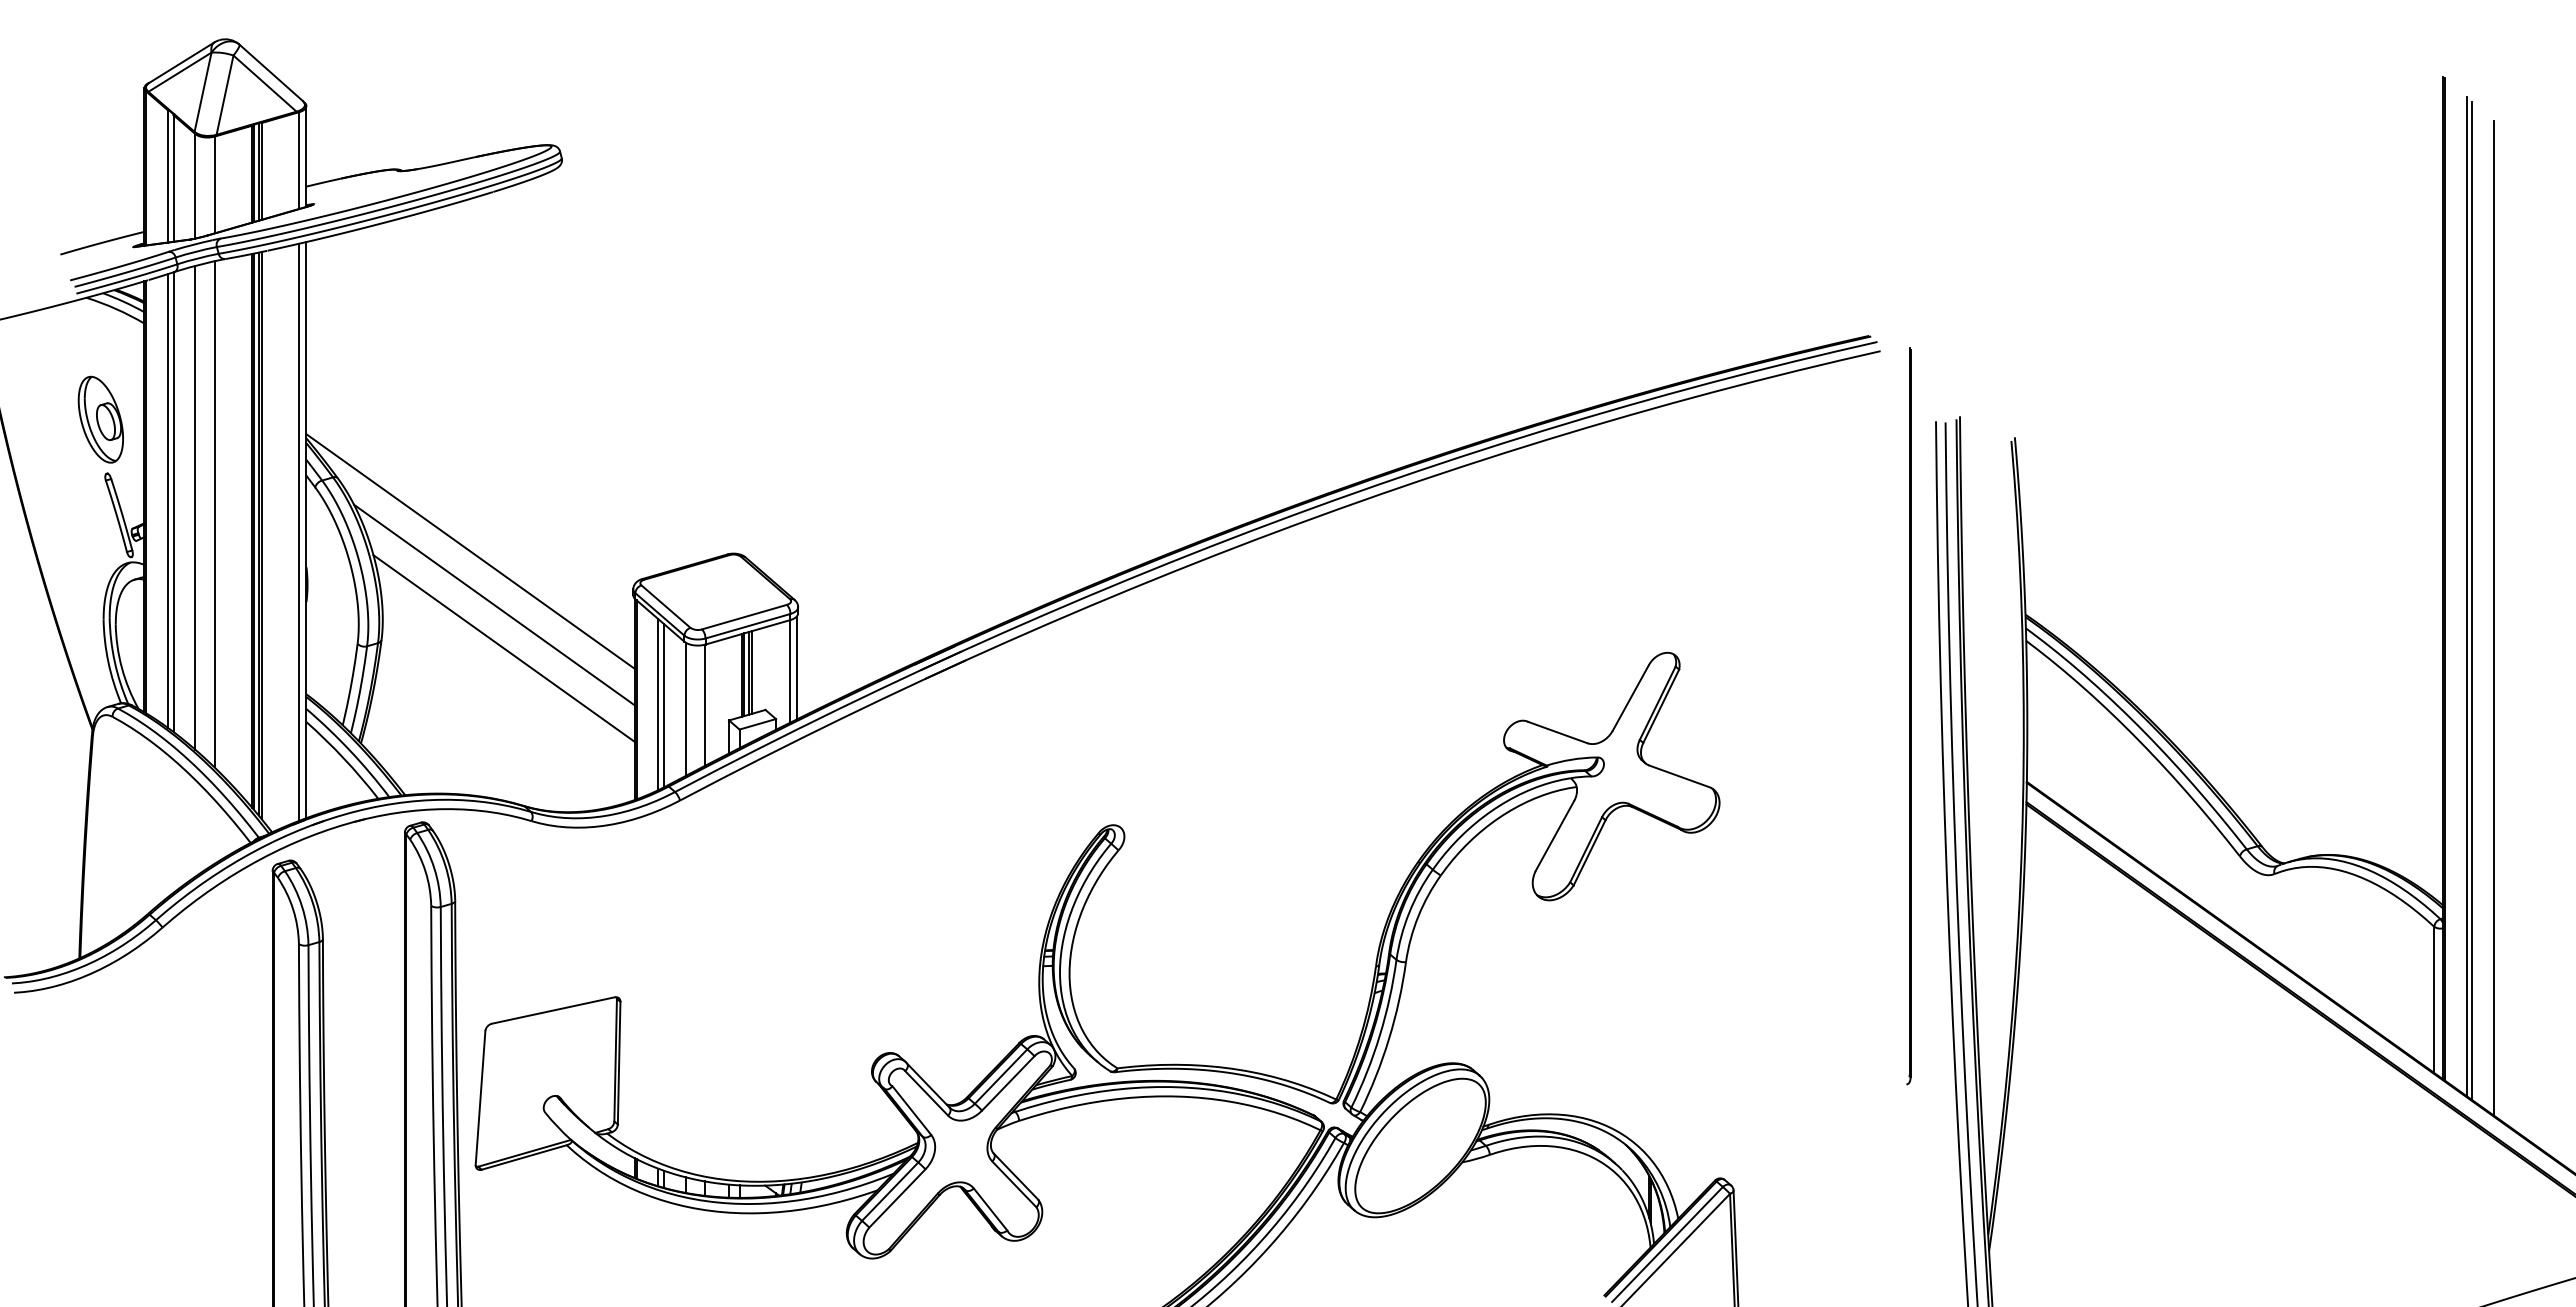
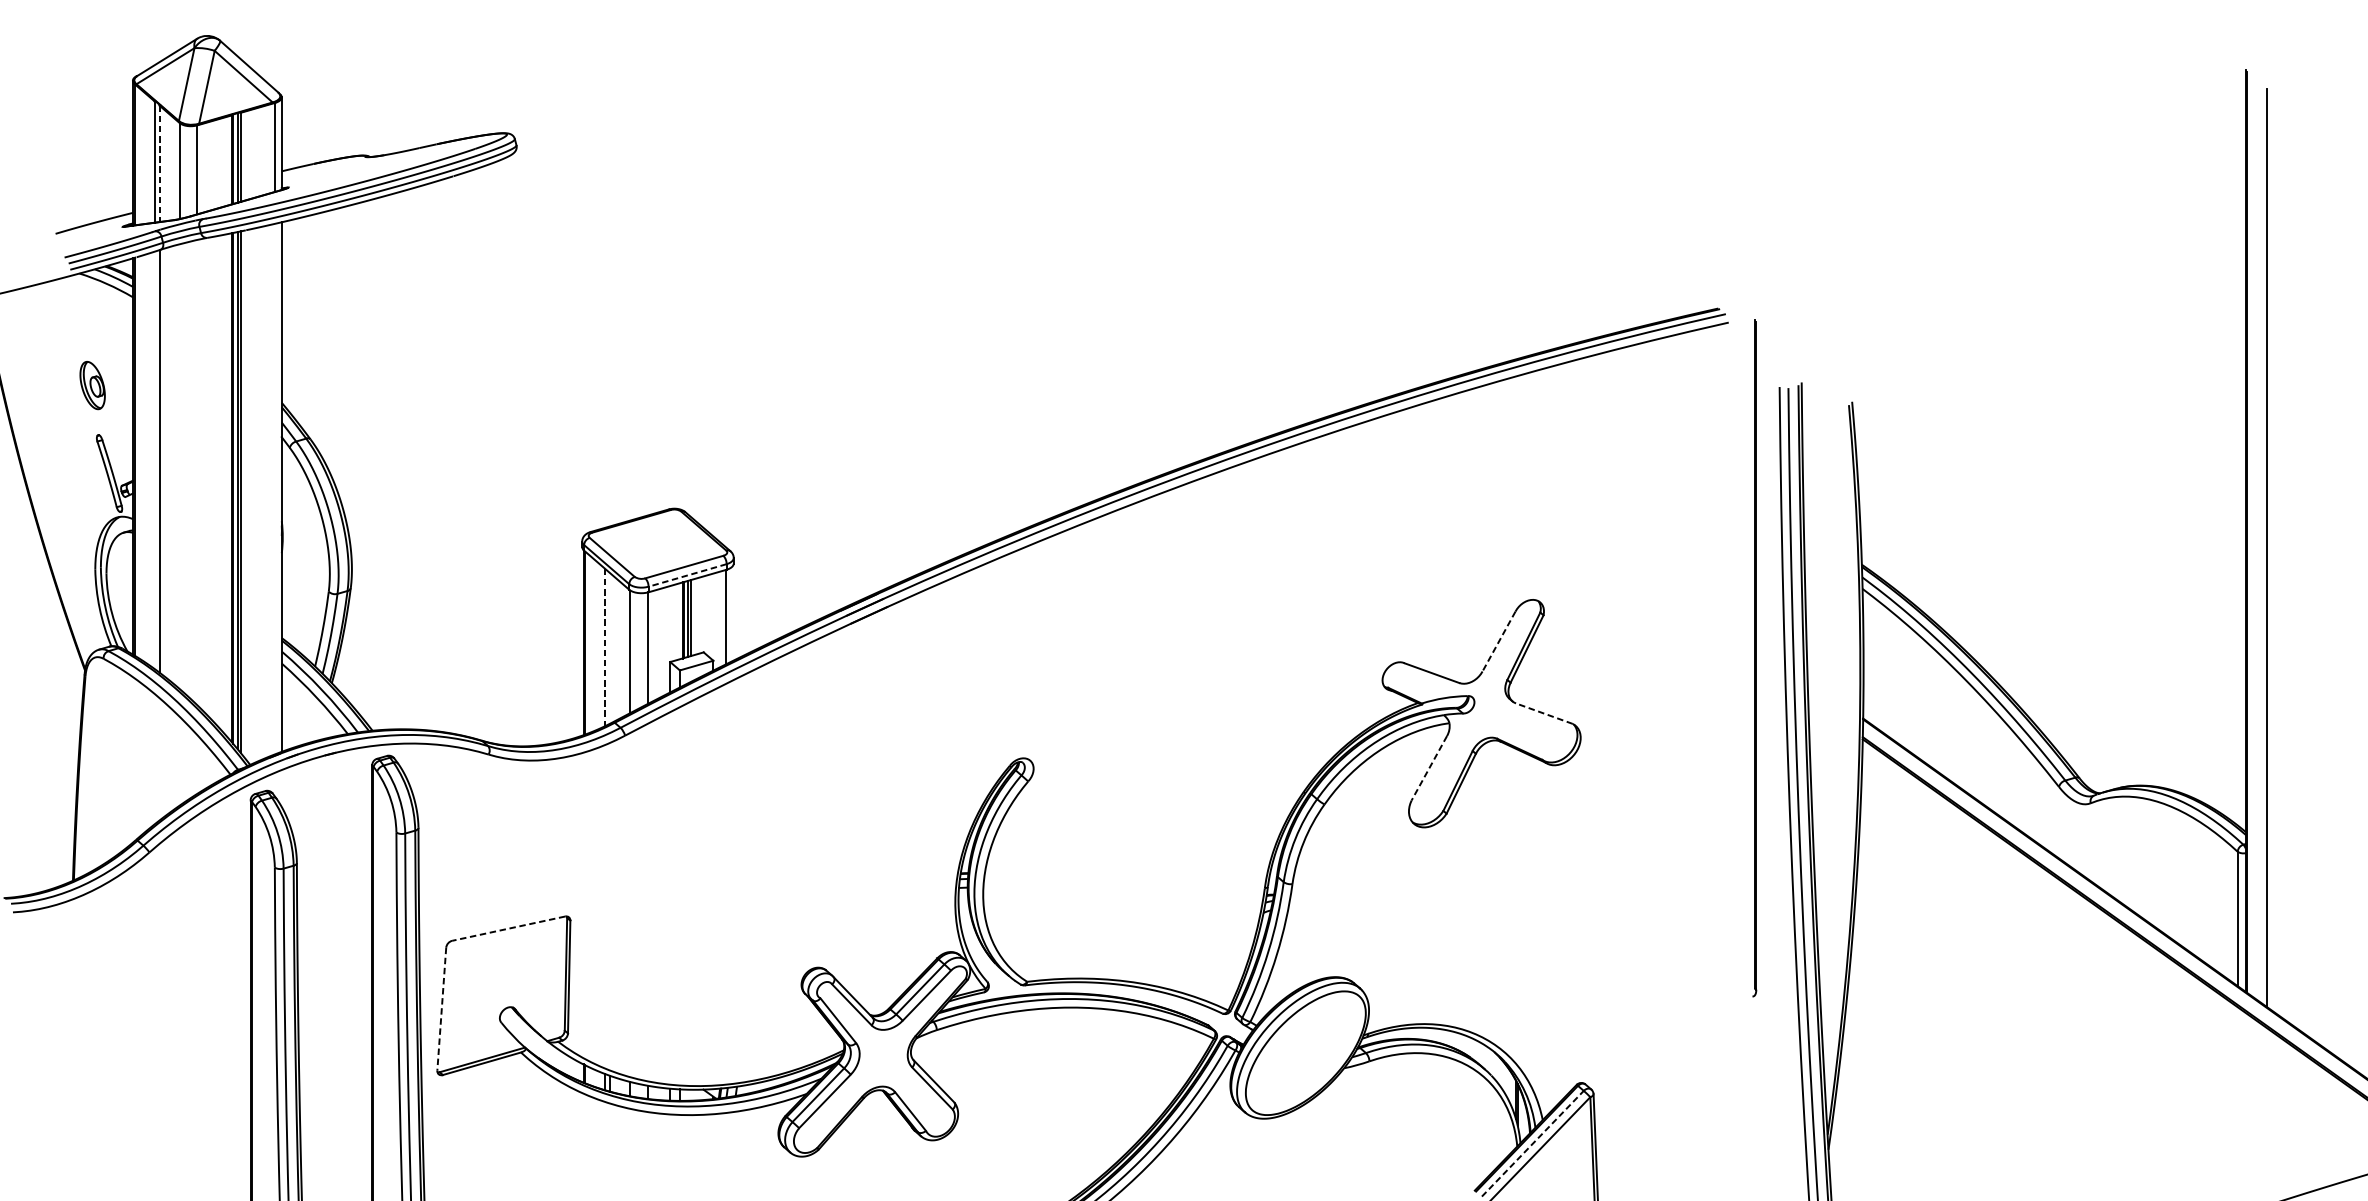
line: (173, 179) -> (159, 164), solid -> dashed
part: (100, 419) -> (92, 385), size x0.6
line: (168, 500) -> (154, 459), removed
line: (195, 507) -> (179, 466), removed
line: (214, 514) -> (197, 472), removed
line: (299, 531) -> (275, 488), removed
line: (470, 551) -> (432, 506), removed
line: (2472, 601) -> (2272, 552), removed
line: (494, 604) -> (454, 555), removed
line: (2493, 617) -> (2292, 567), removed
line: (747, 626) -> (687, 575), solid -> dashed
line: (503, 648) -> (462, 595), removed
line: (796, 667) -> (732, 613), removed
line: (1630, 698) -> (1498, 641), solid -> dashed
line: (658, 705) -> (605, 648), solid -> dashed
line: (663, 705) -> (609, 648), removed
line: (1680, 776) -> (1544, 713), solid -> dashed
line: (1554, 836) -> (1428, 768), solid -> dashed
line: (553, 1010) -> (508, 928), solid -> dashed
line: (480, 1098) -> (441, 1009), solid -> dashed
line: (1667, 1244) -> (1532, 1143), solid -> dashed

